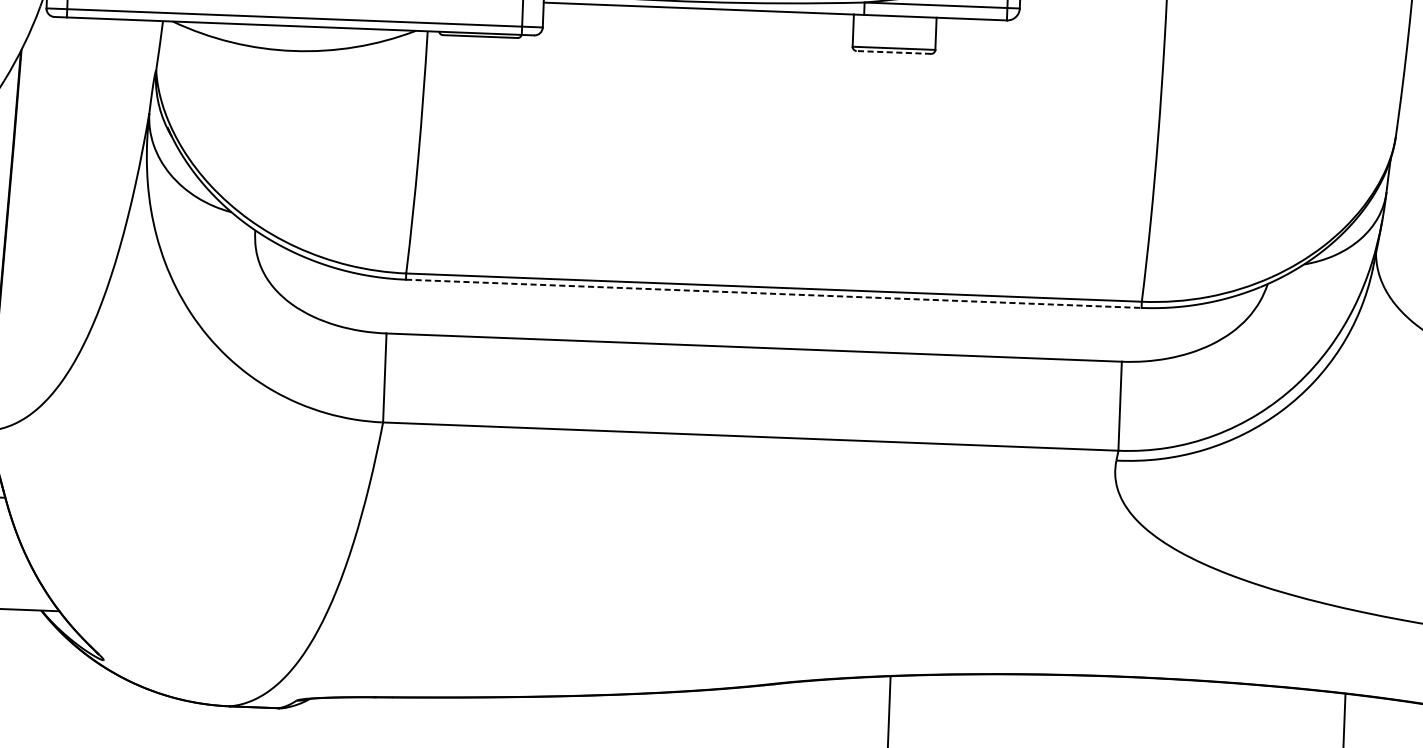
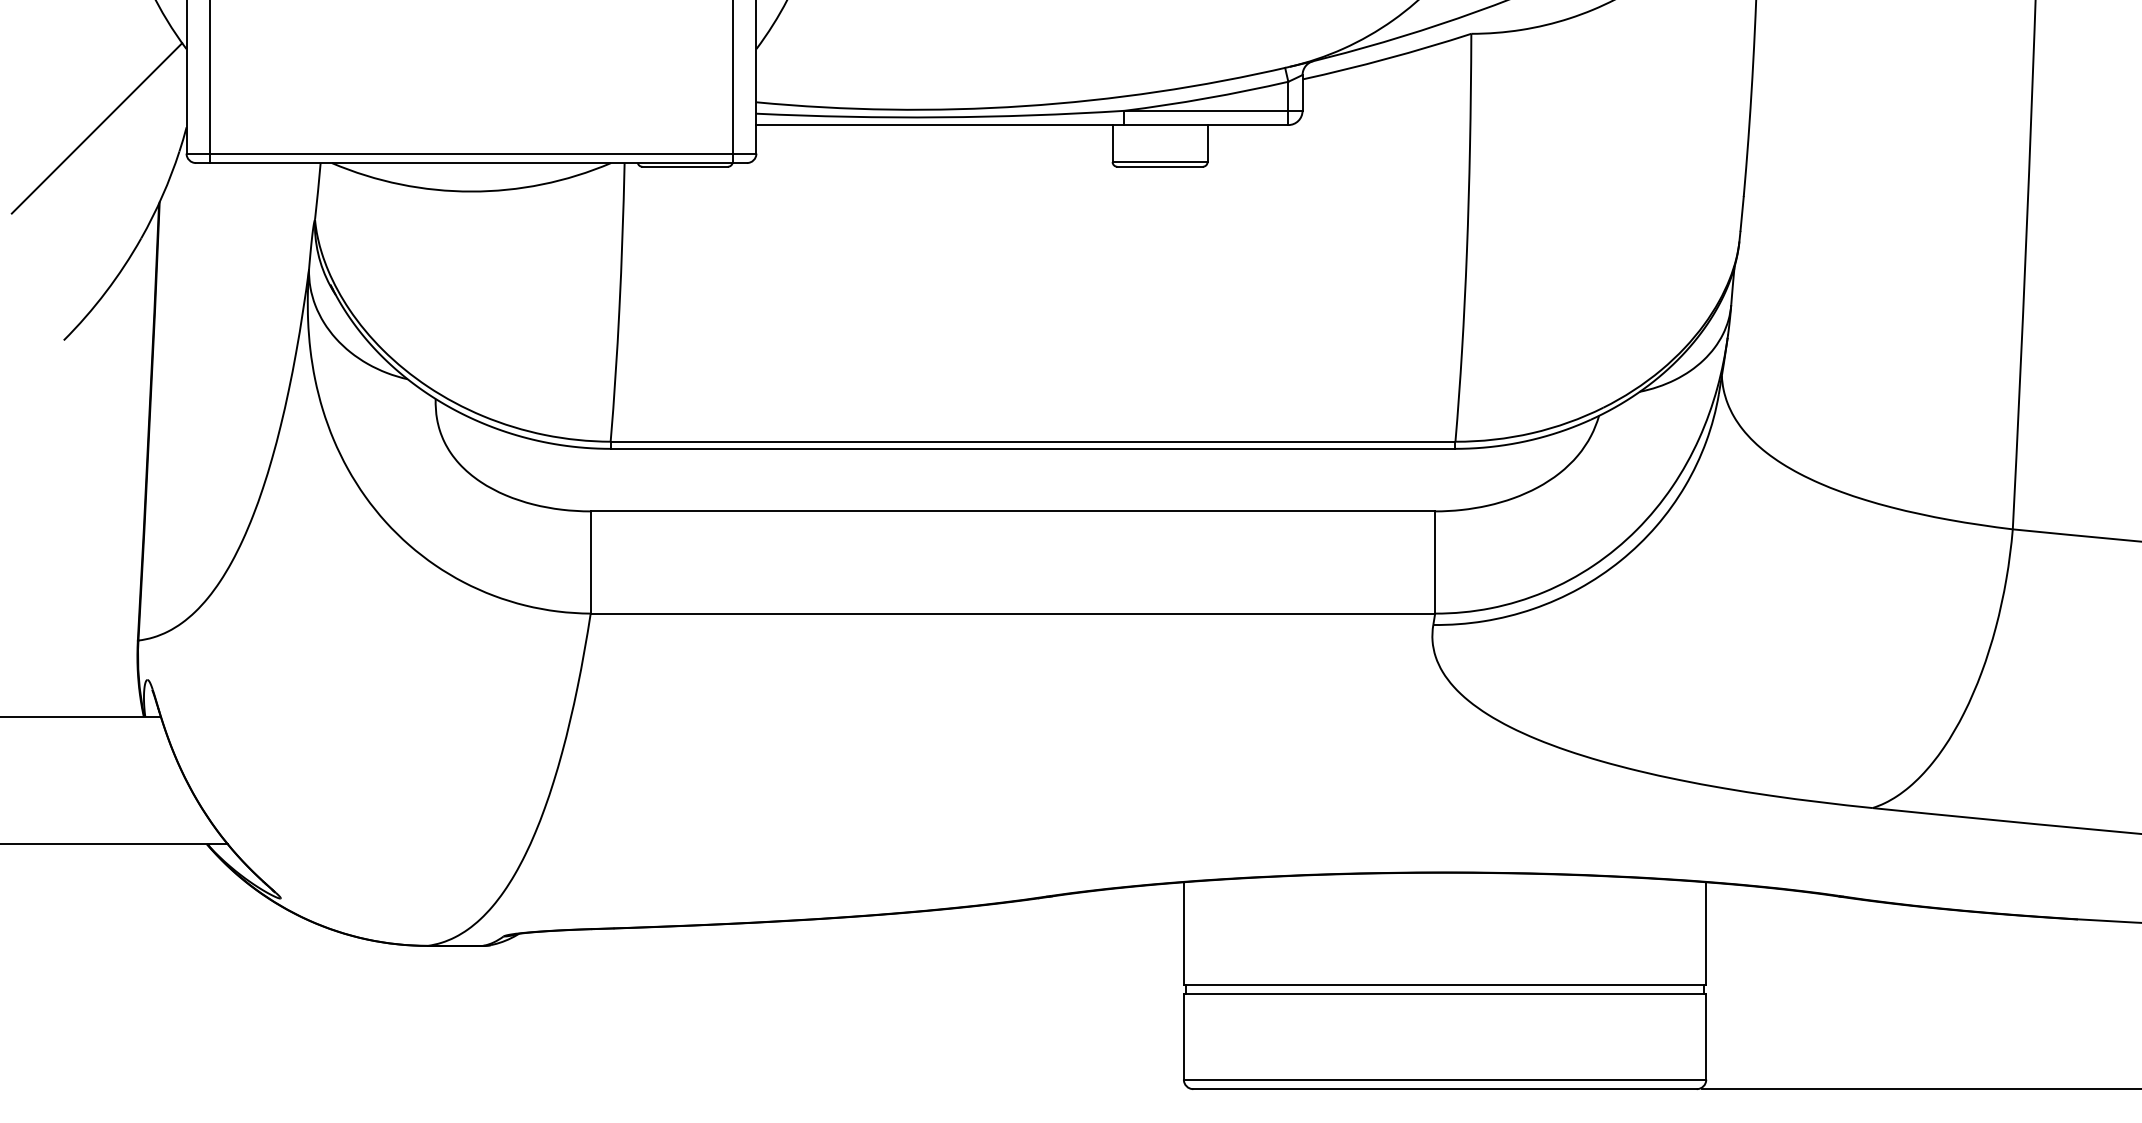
line: (894, 52) -> (1160, 166), dashed -> solid
line: (774, 293) -> (1033, 448), dashed -> solid

